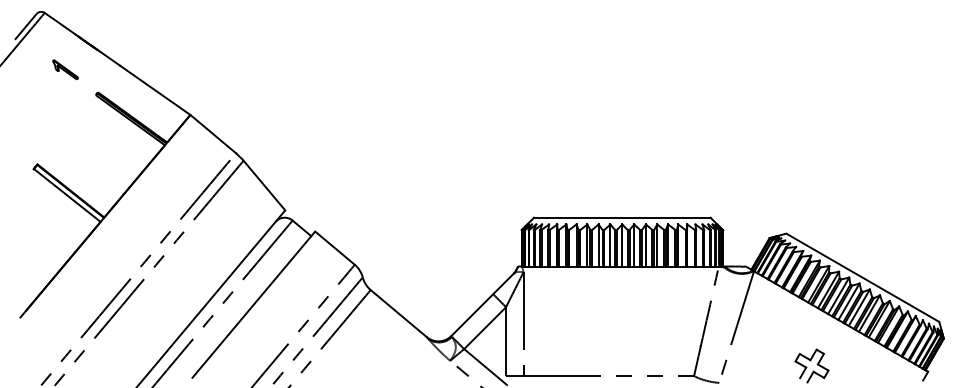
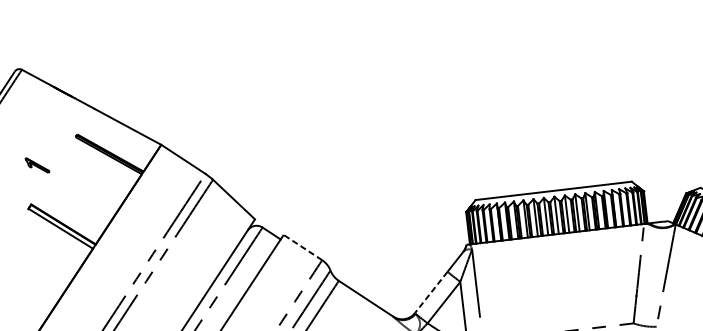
part: (65, 69) -> (37, 165), moved
line: (335, 248) -> (303, 247), solid -> dashed
line: (472, 315) -> (431, 292), solid -> dashed

